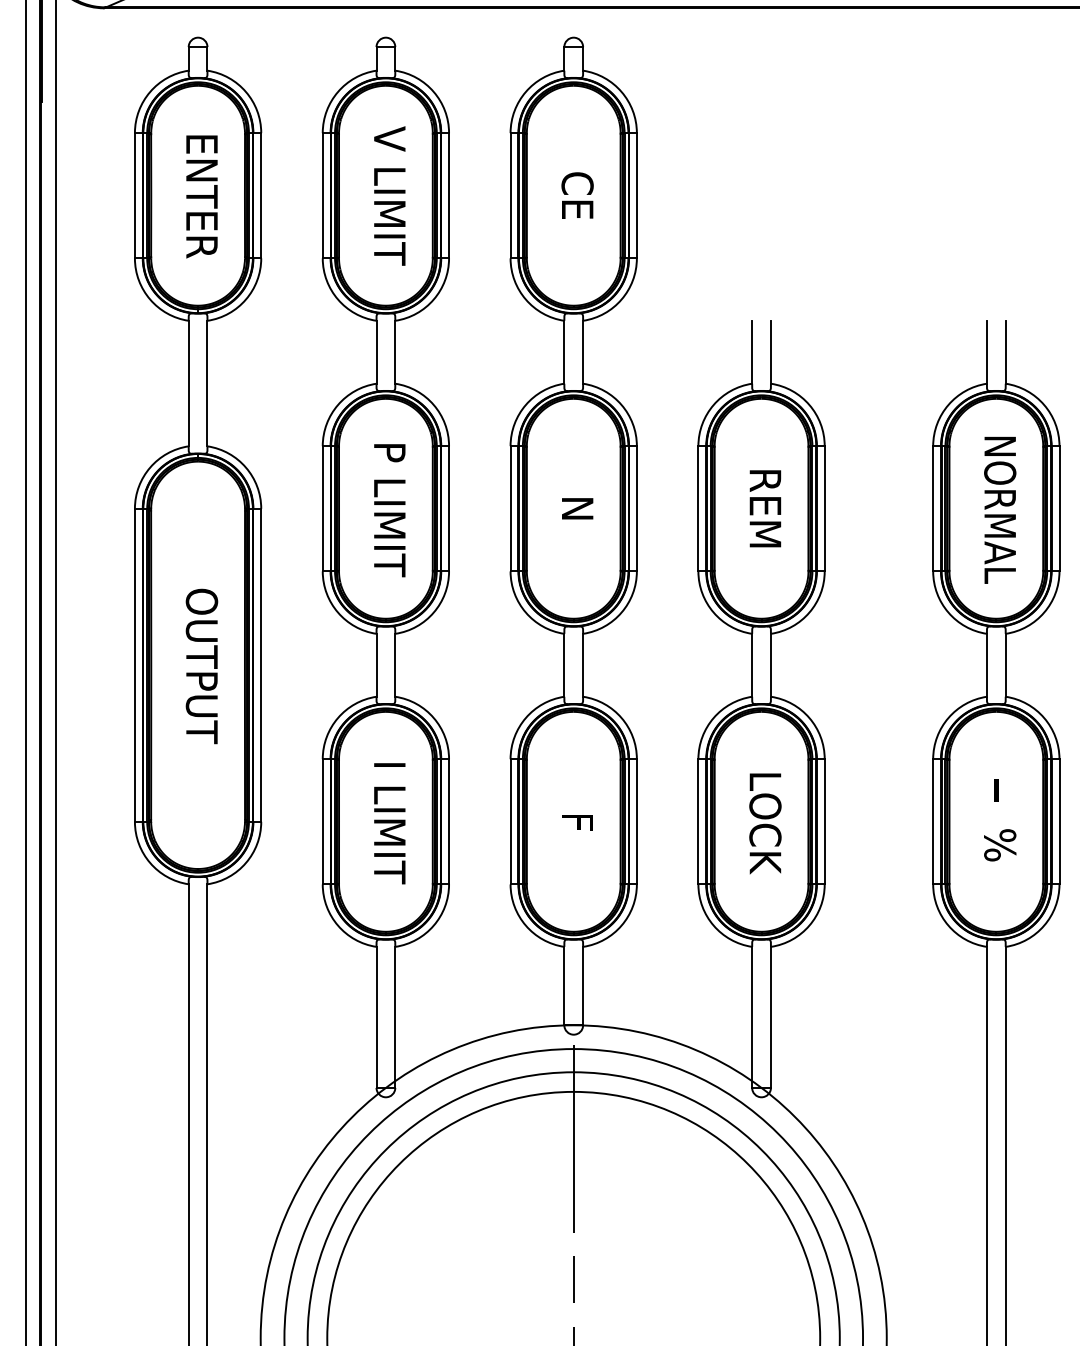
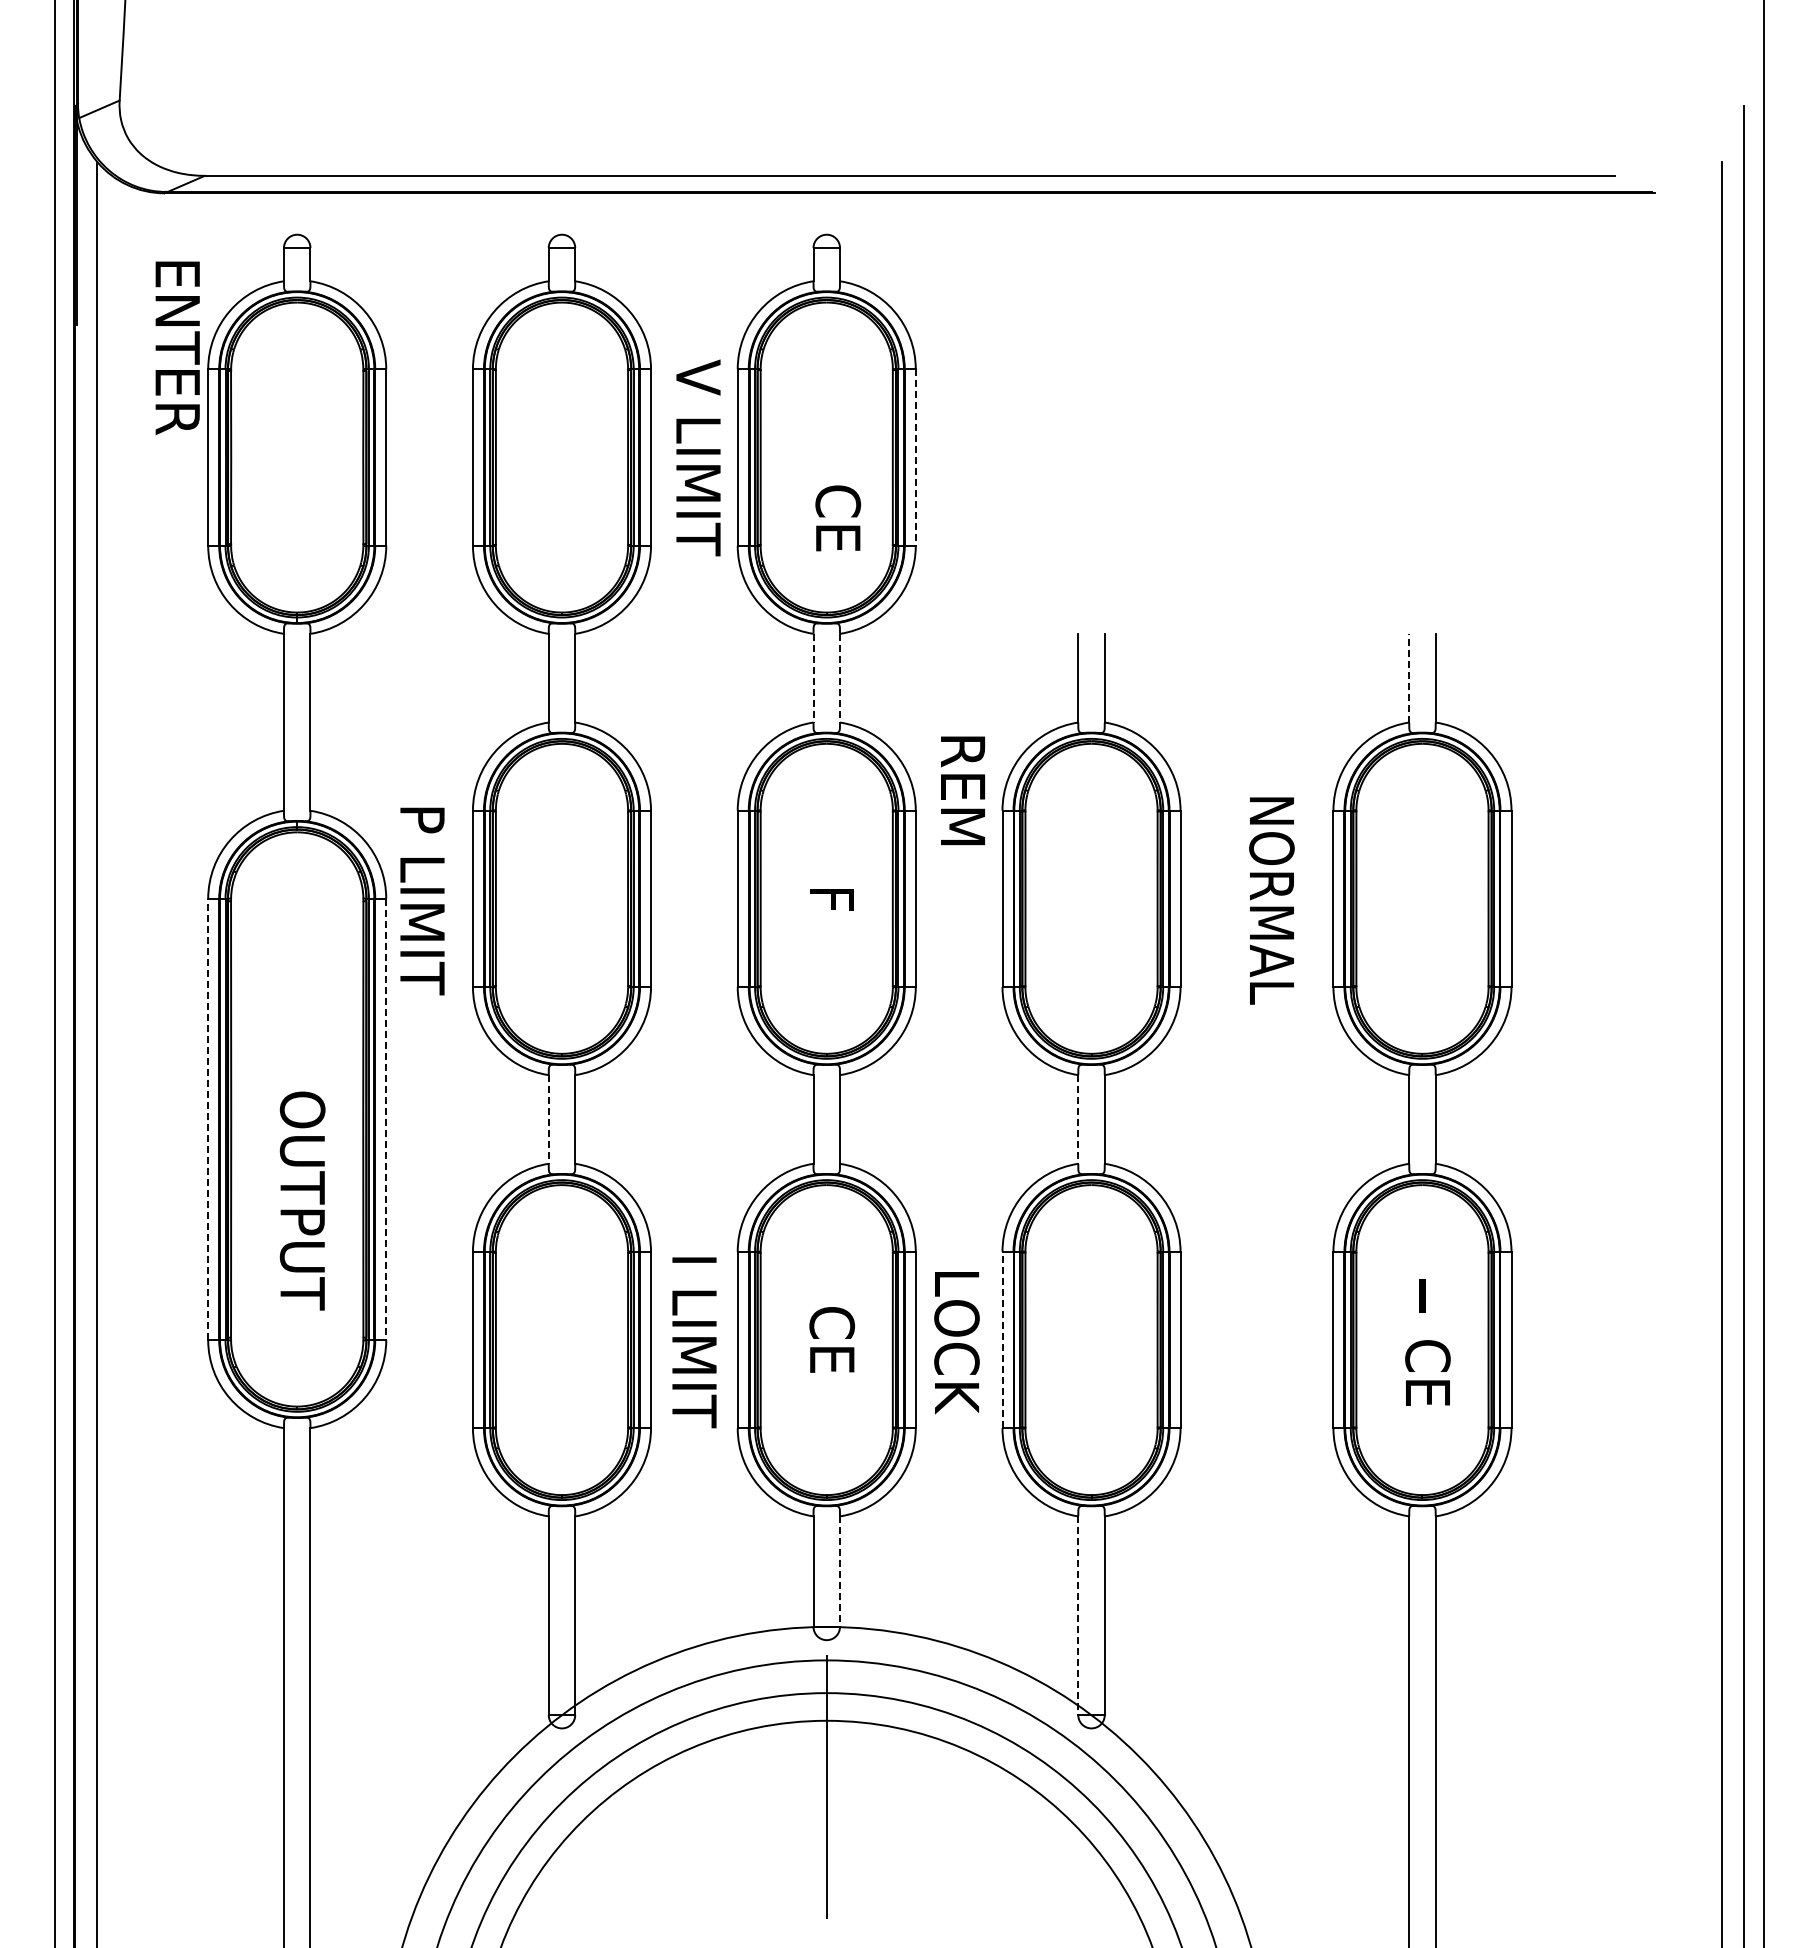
text: (389, 195) -> (698, 457), moved
text: (577, 195) -> (838, 518), moved
text: (201, 196) -> (177, 347), moved
line: (636, 196) -> (915, 458), solid -> dashed
line: (987, 351) -> (1409, 677), solid -> dashed
line: (564, 352) -> (813, 678), solid -> dashed
line: (583, 352) -> (840, 678), solid -> dashed
text: (577, 508) -> (832, 898), N -> F
text: (765, 508) -> (962, 790), moved
text: (999, 509) -> (1271, 900), moved
text: (389, 510) -> (422, 901), moved
line: (135, 665) -> (208, 1119), solid -> dashed
line: (261, 665) -> (386, 1119), solid -> dashed
line: (376, 665) -> (548, 1119), solid -> dashed
line: (752, 665) -> (1078, 1119), solid -> dashed
text: (201, 666) -> (302, 1200), moved
text: (577, 821) -> (832, 1339), F -> CE
line: (698, 821) -> (1002, 1339), solid -> dashed
text: (389, 823) -> (694, 1342), moved
text: (765, 824) -> (956, 1343), moved
text: (999, 844) -> (1427, 1372), % -> CE
line: (583, 986) -> (840, 1572), solid -> dashed
line: (752, 1017) -> (1078, 1616), solid -> dashed

